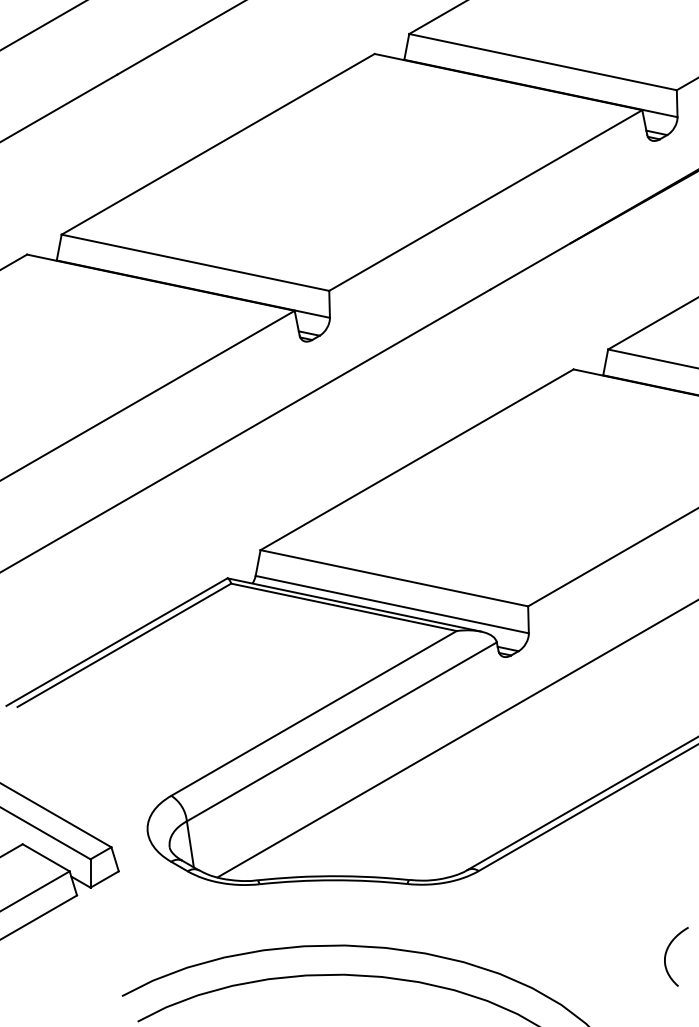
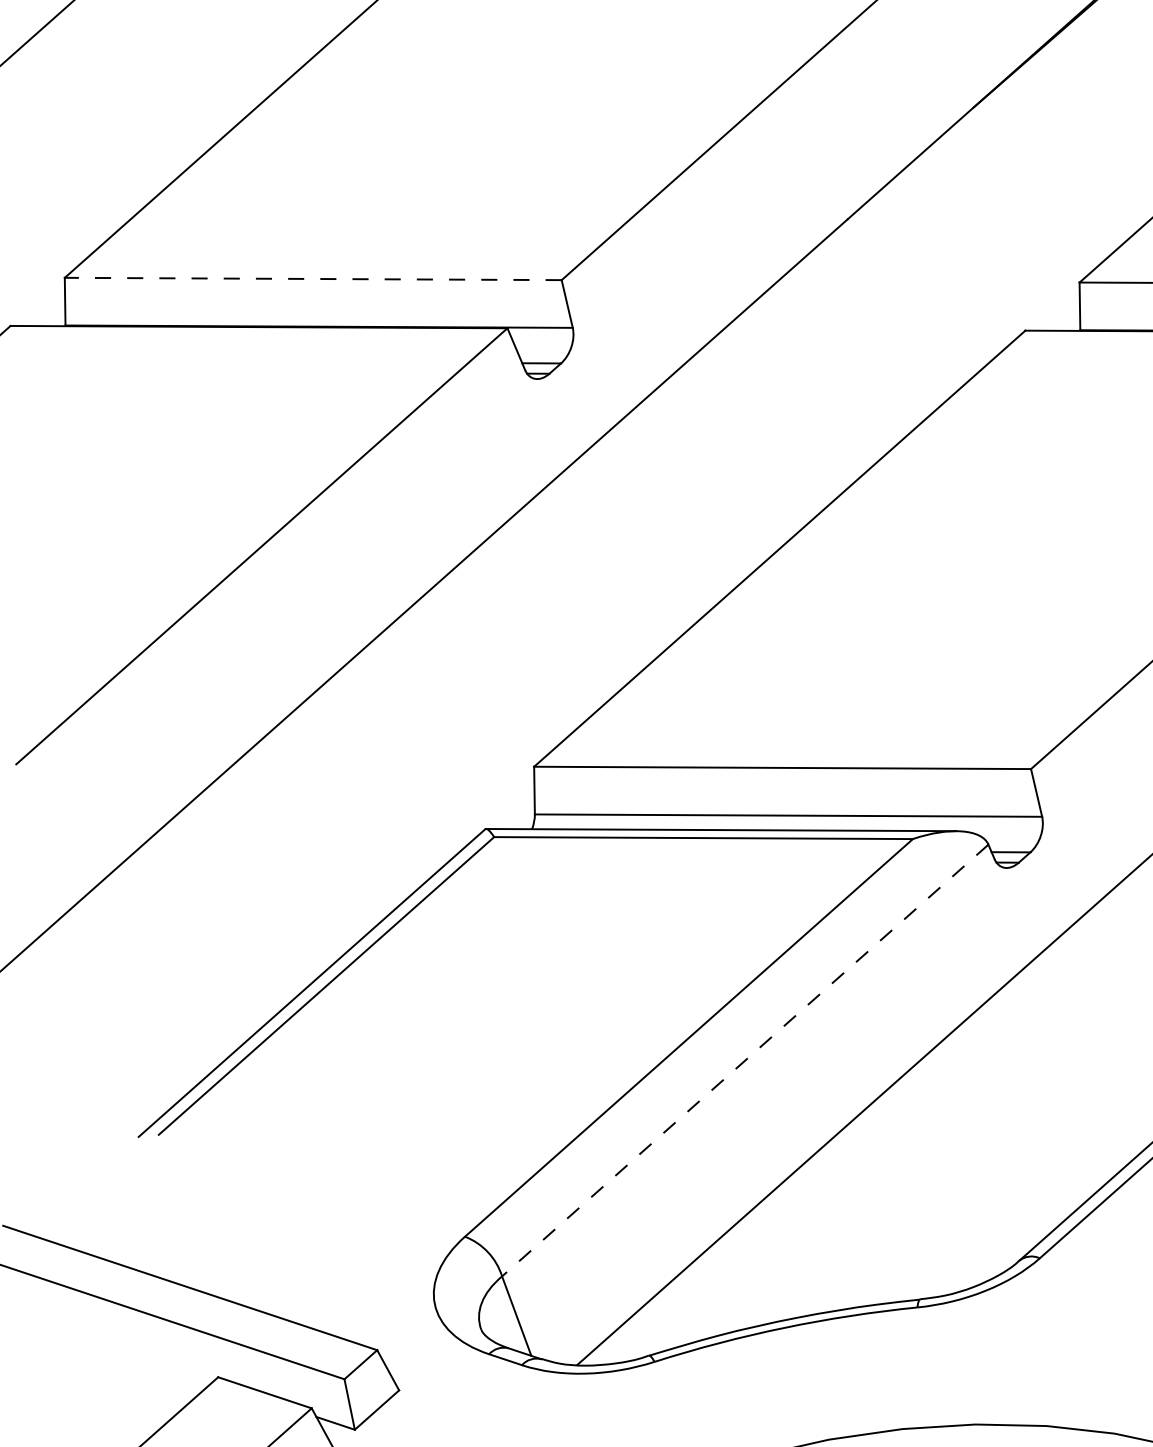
line: (195, 262) -> (313, 278), solid -> dashed
line: (341, 731) -> (744, 1060), solid -> dashed

